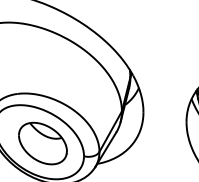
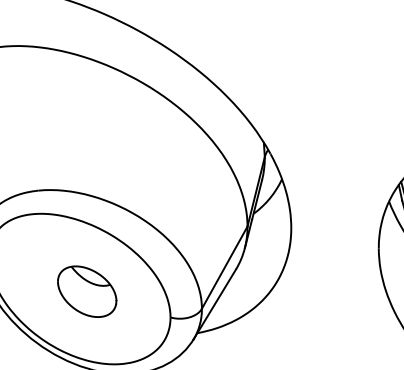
part: (42, 143) -> (86, 291), size x0.6

